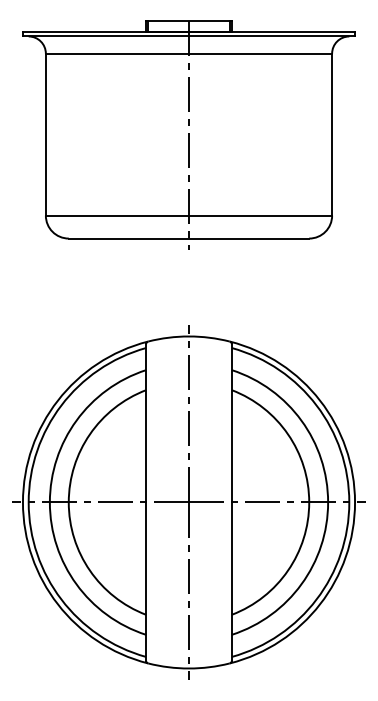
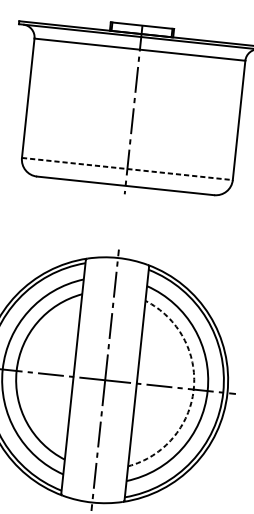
line: (189, 215) -> (127, 168), solid -> dashed
arc: (309, 502) -> (193, 389), solid -> dashed

